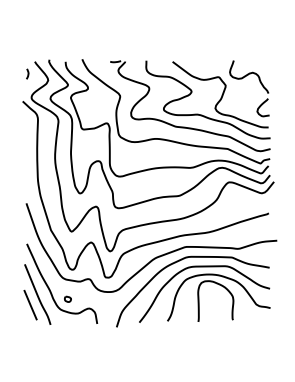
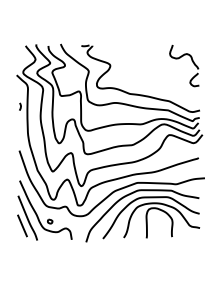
curve: (27, 73) -> (20, 106), moved
part: (215, 104) -> (159, 77), removed

